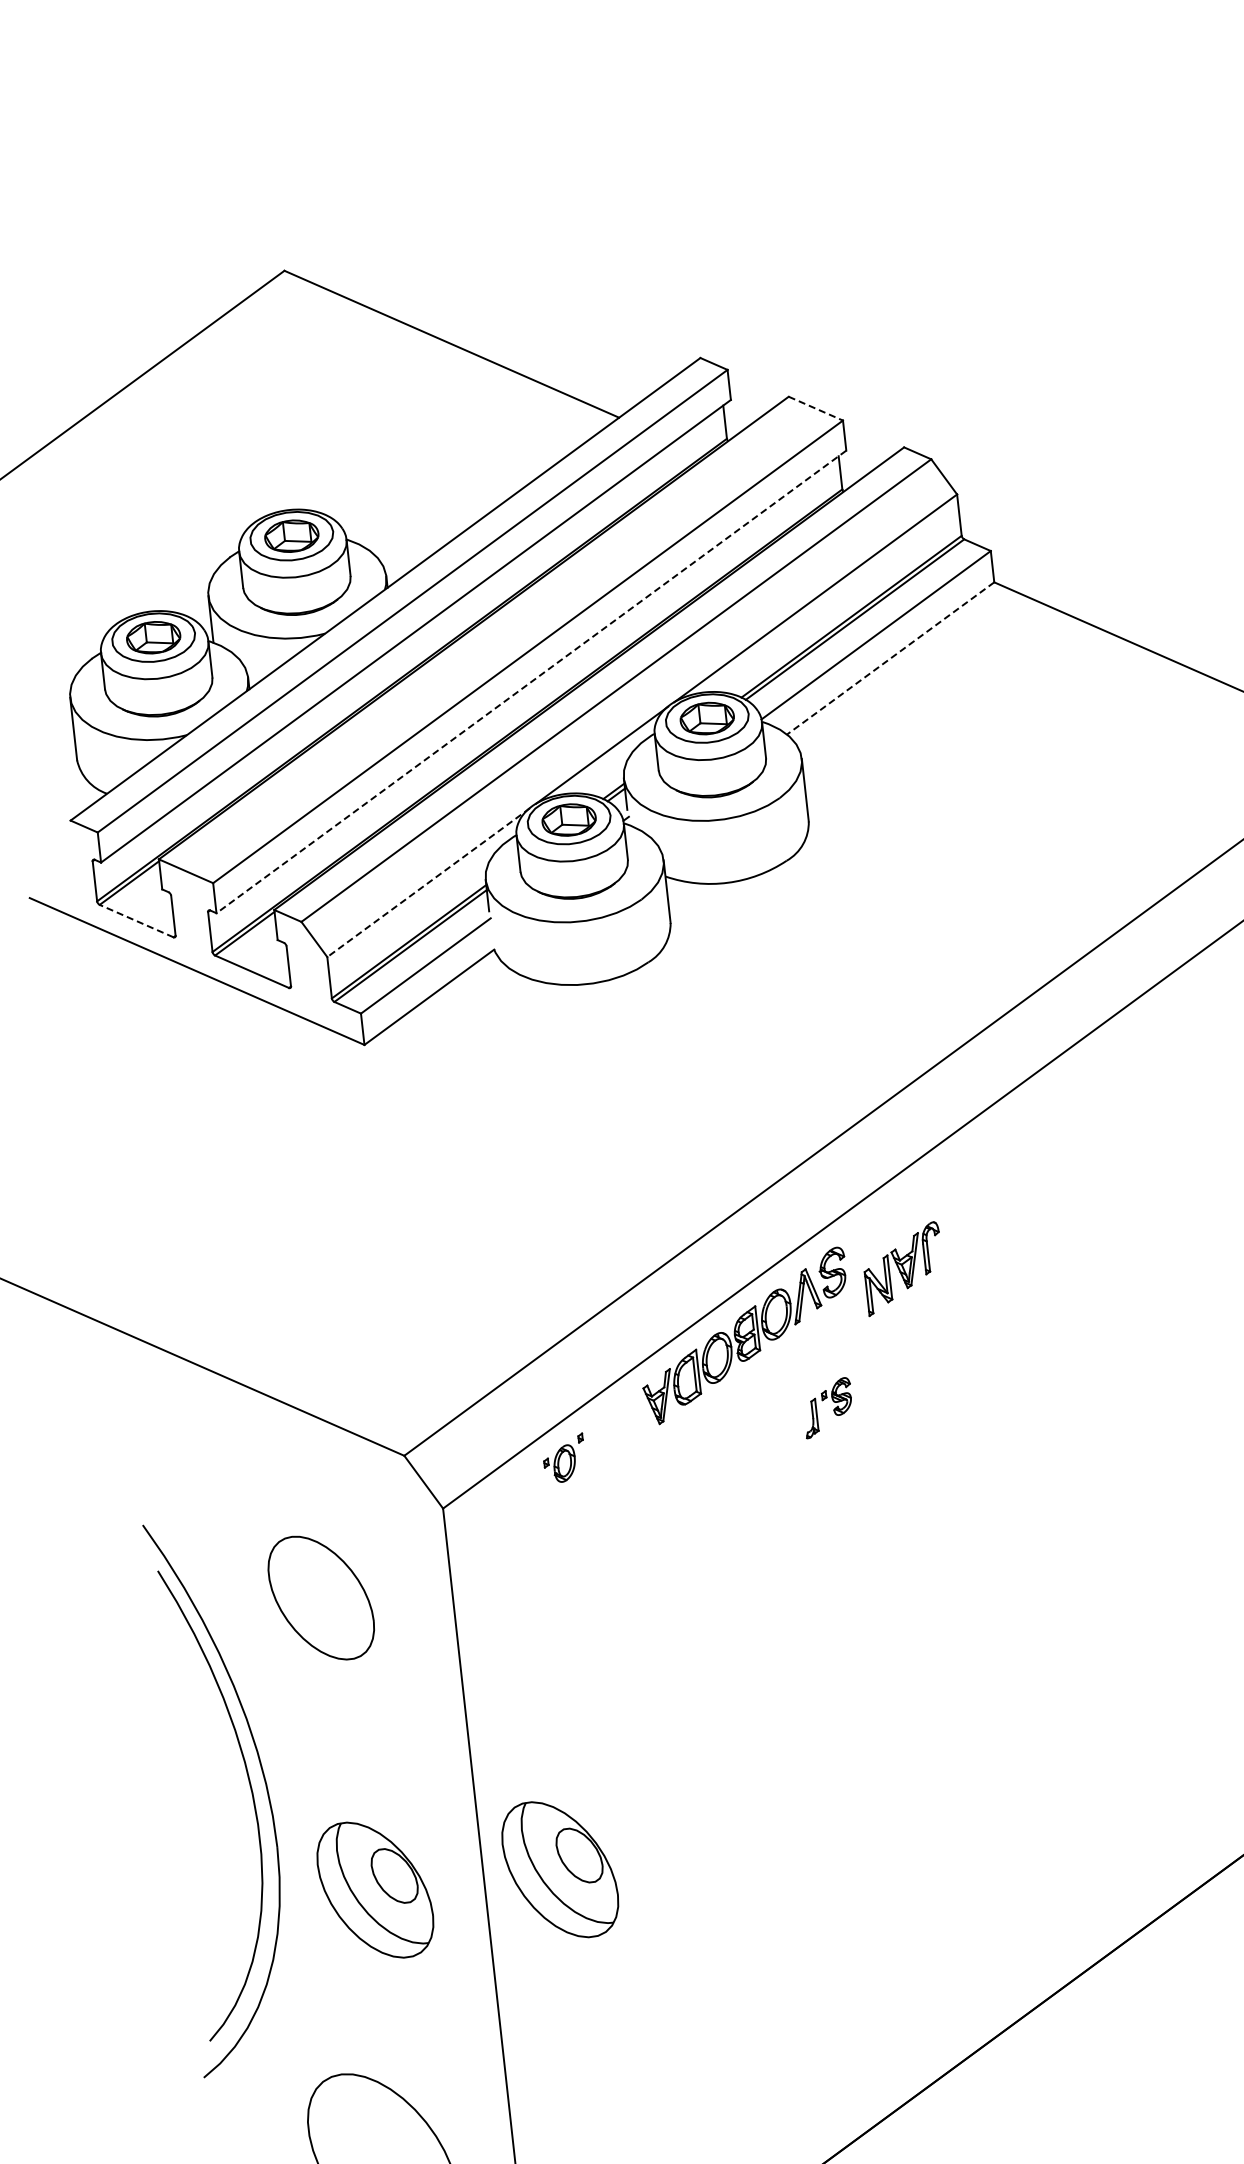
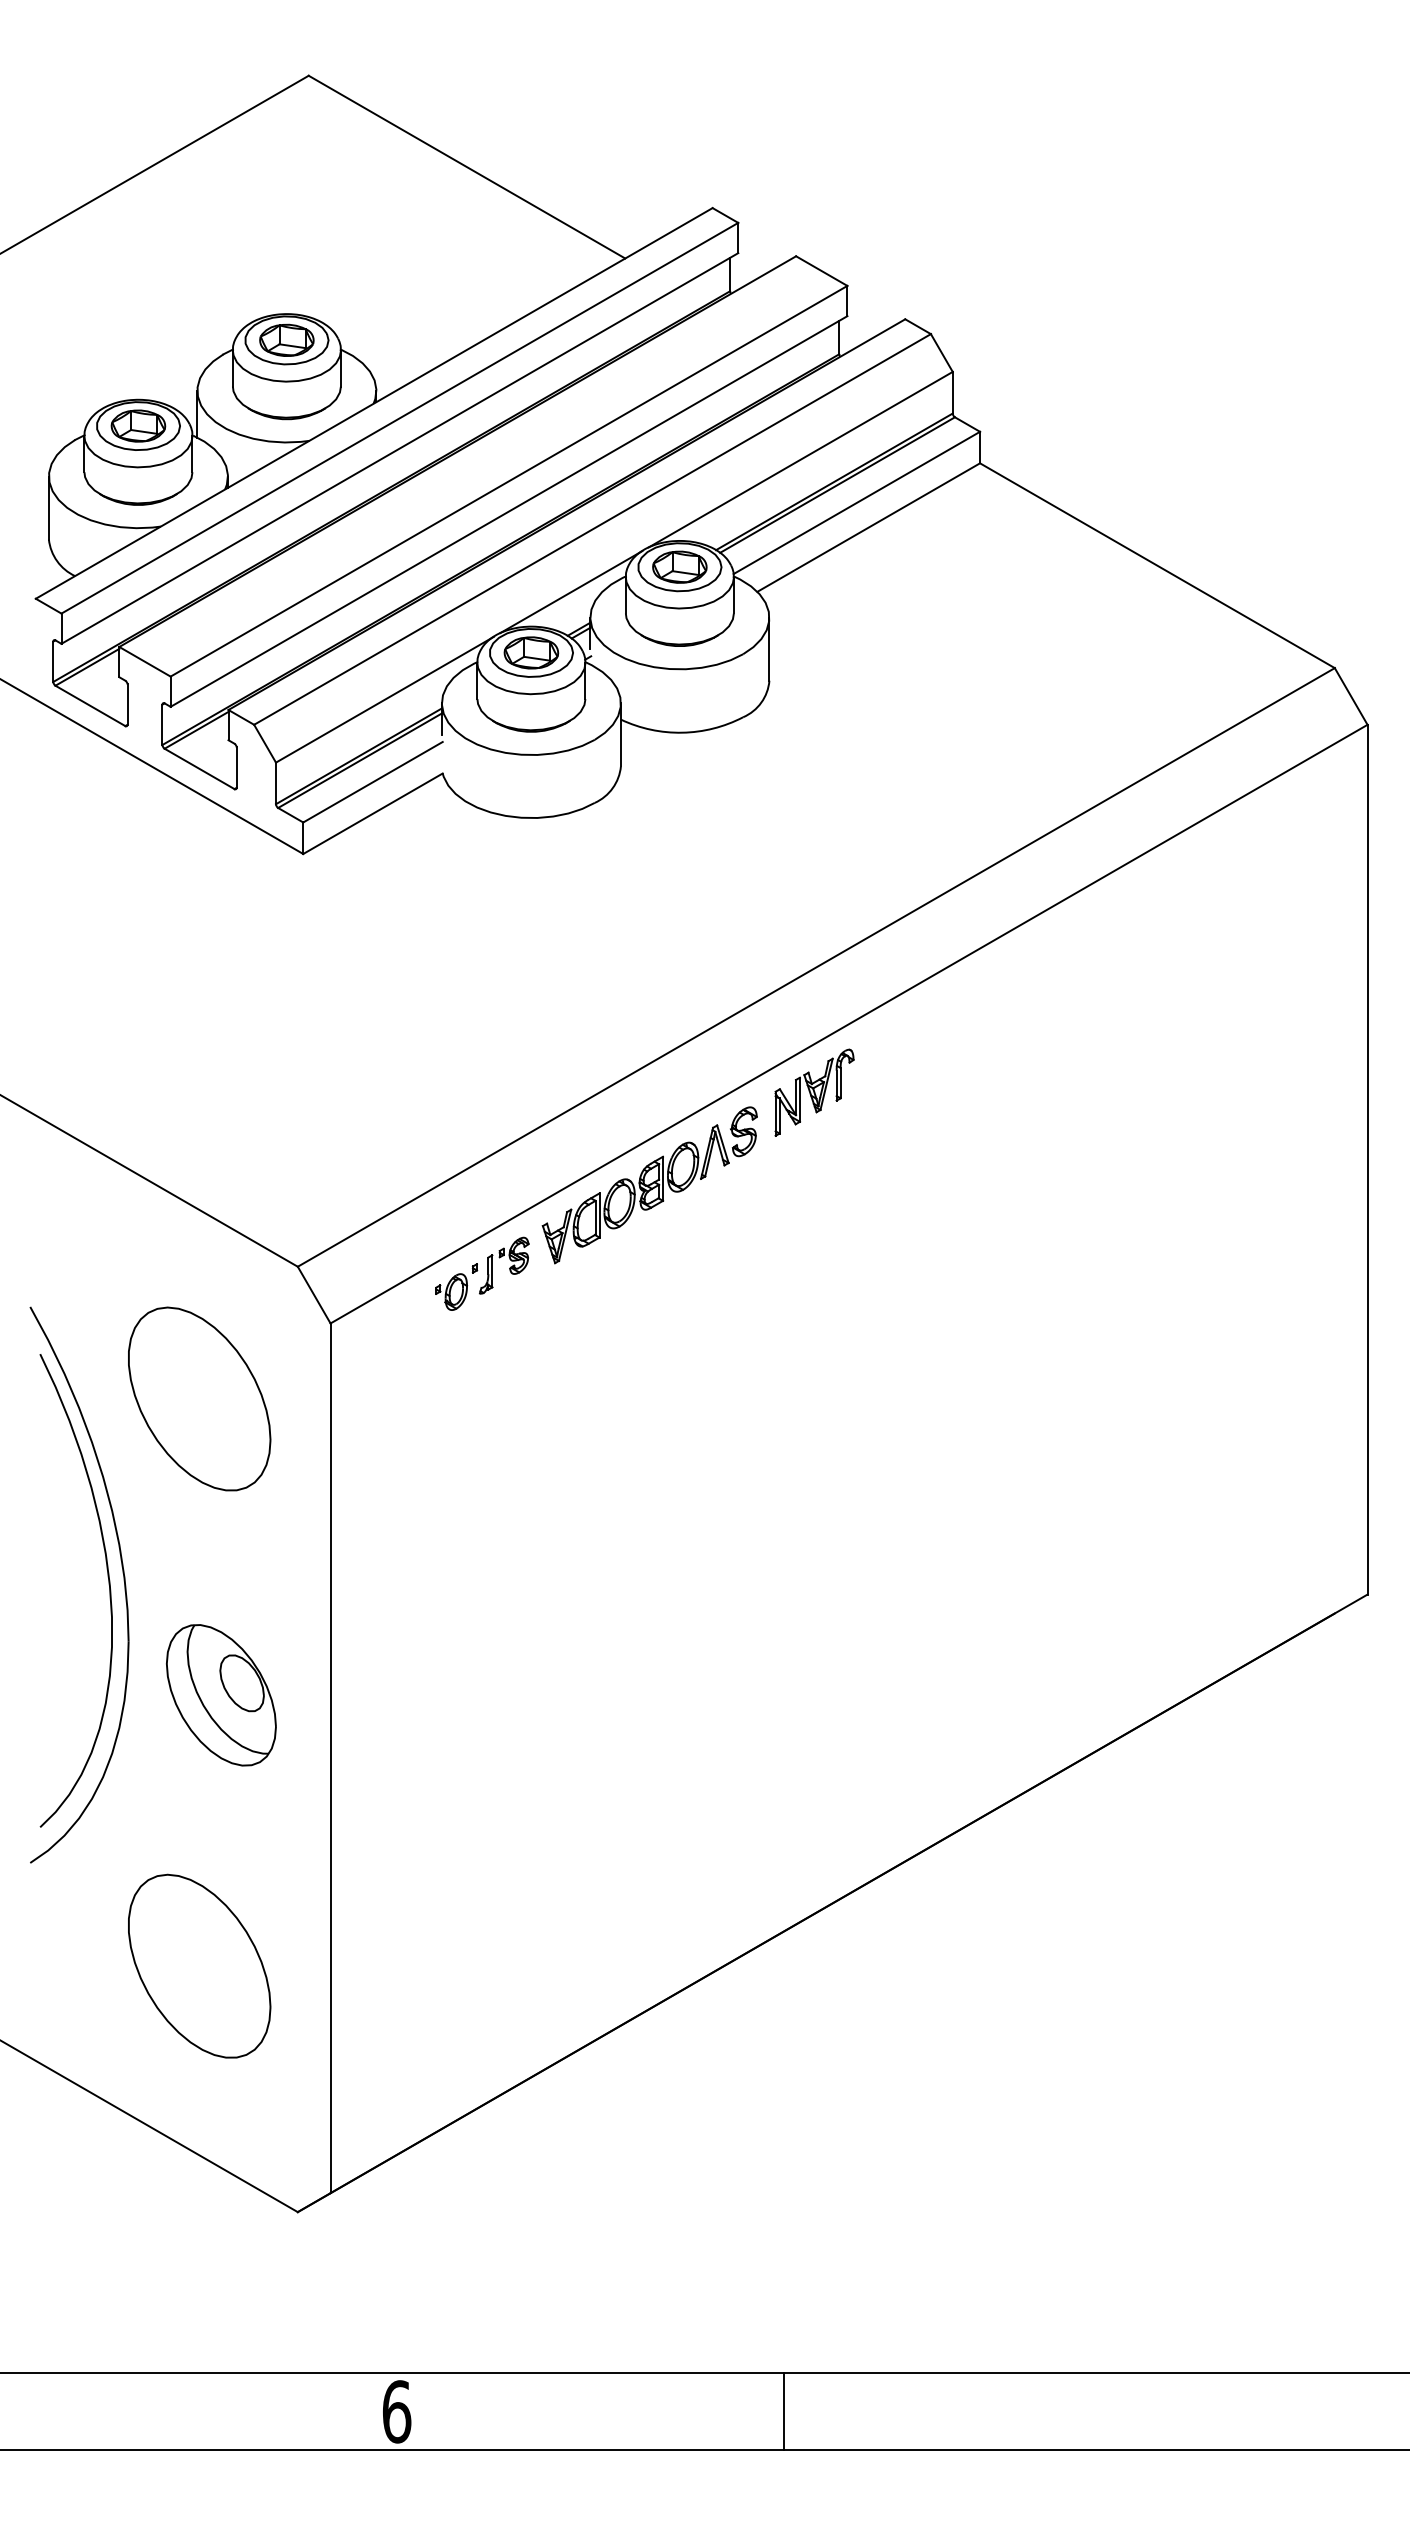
line: (815, 409) -> (821, 271), dashed -> solid
line: (890, 658) -> (868, 527), dashed -> solid
line: (531, 681) -> (509, 511), dashed -> solid
line: (428, 882) -> (384, 699), dashed -> solid
line: (135, 920) -> (89, 705), dashed -> solid
part: (903, 1268) -> (814, 1092), moved
part: (828, 1407) -> (504, 1265), moved
part: (321, 1597) -> (199, 1398), size x1.43
part: (560, 1869) -> (407, 1695), removed

